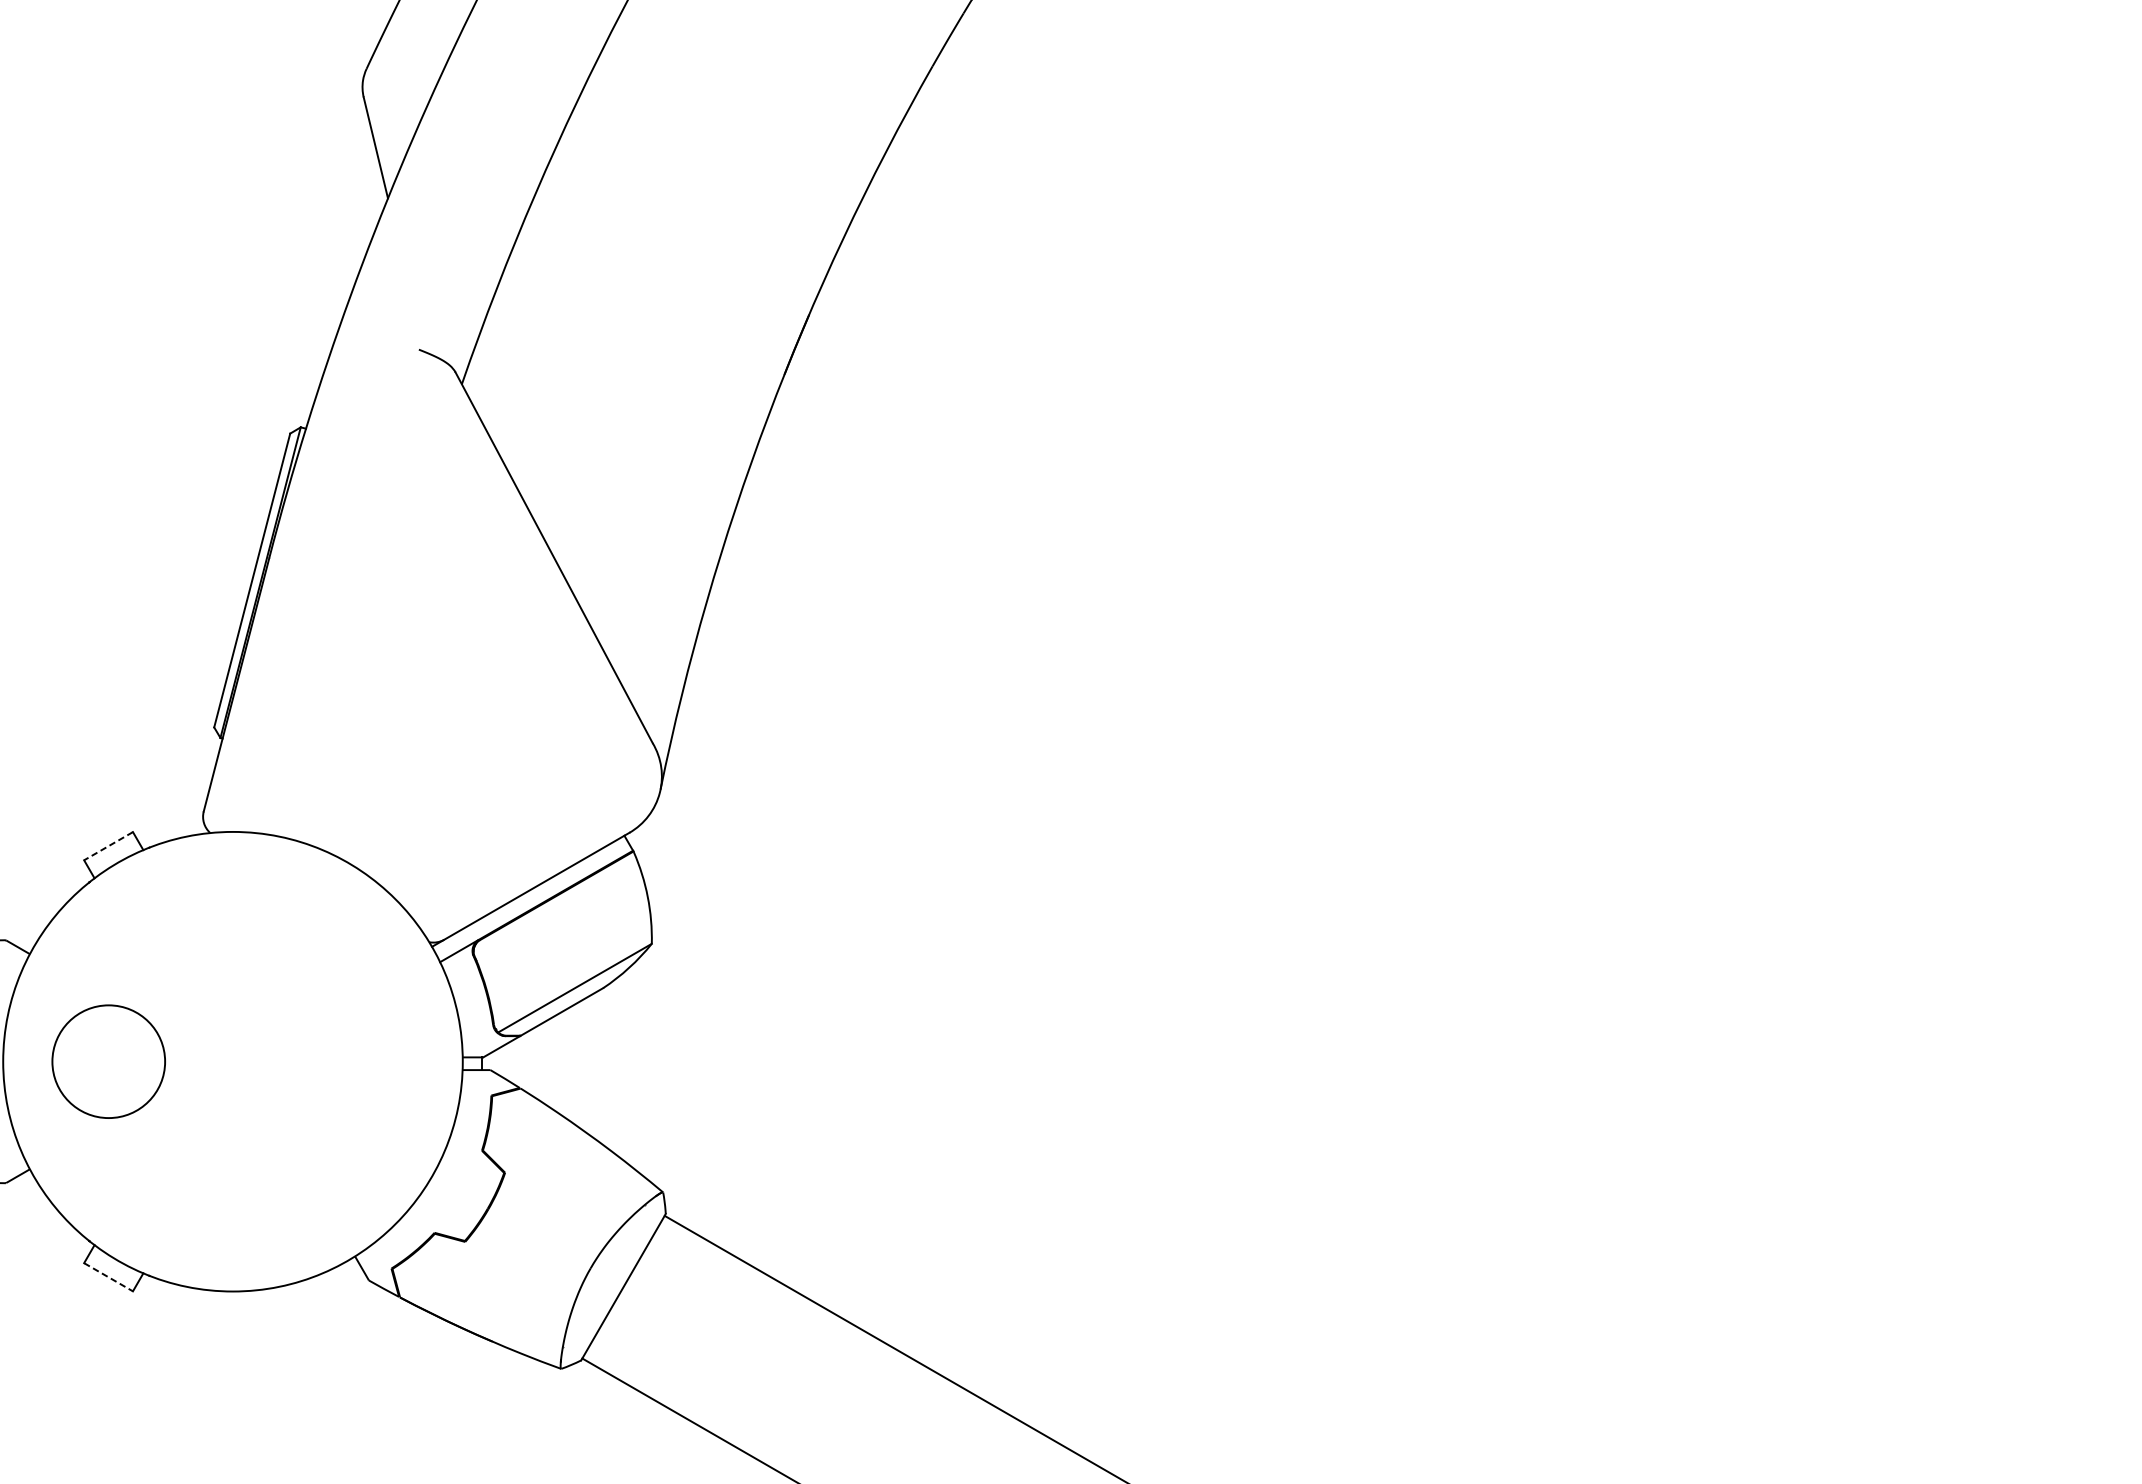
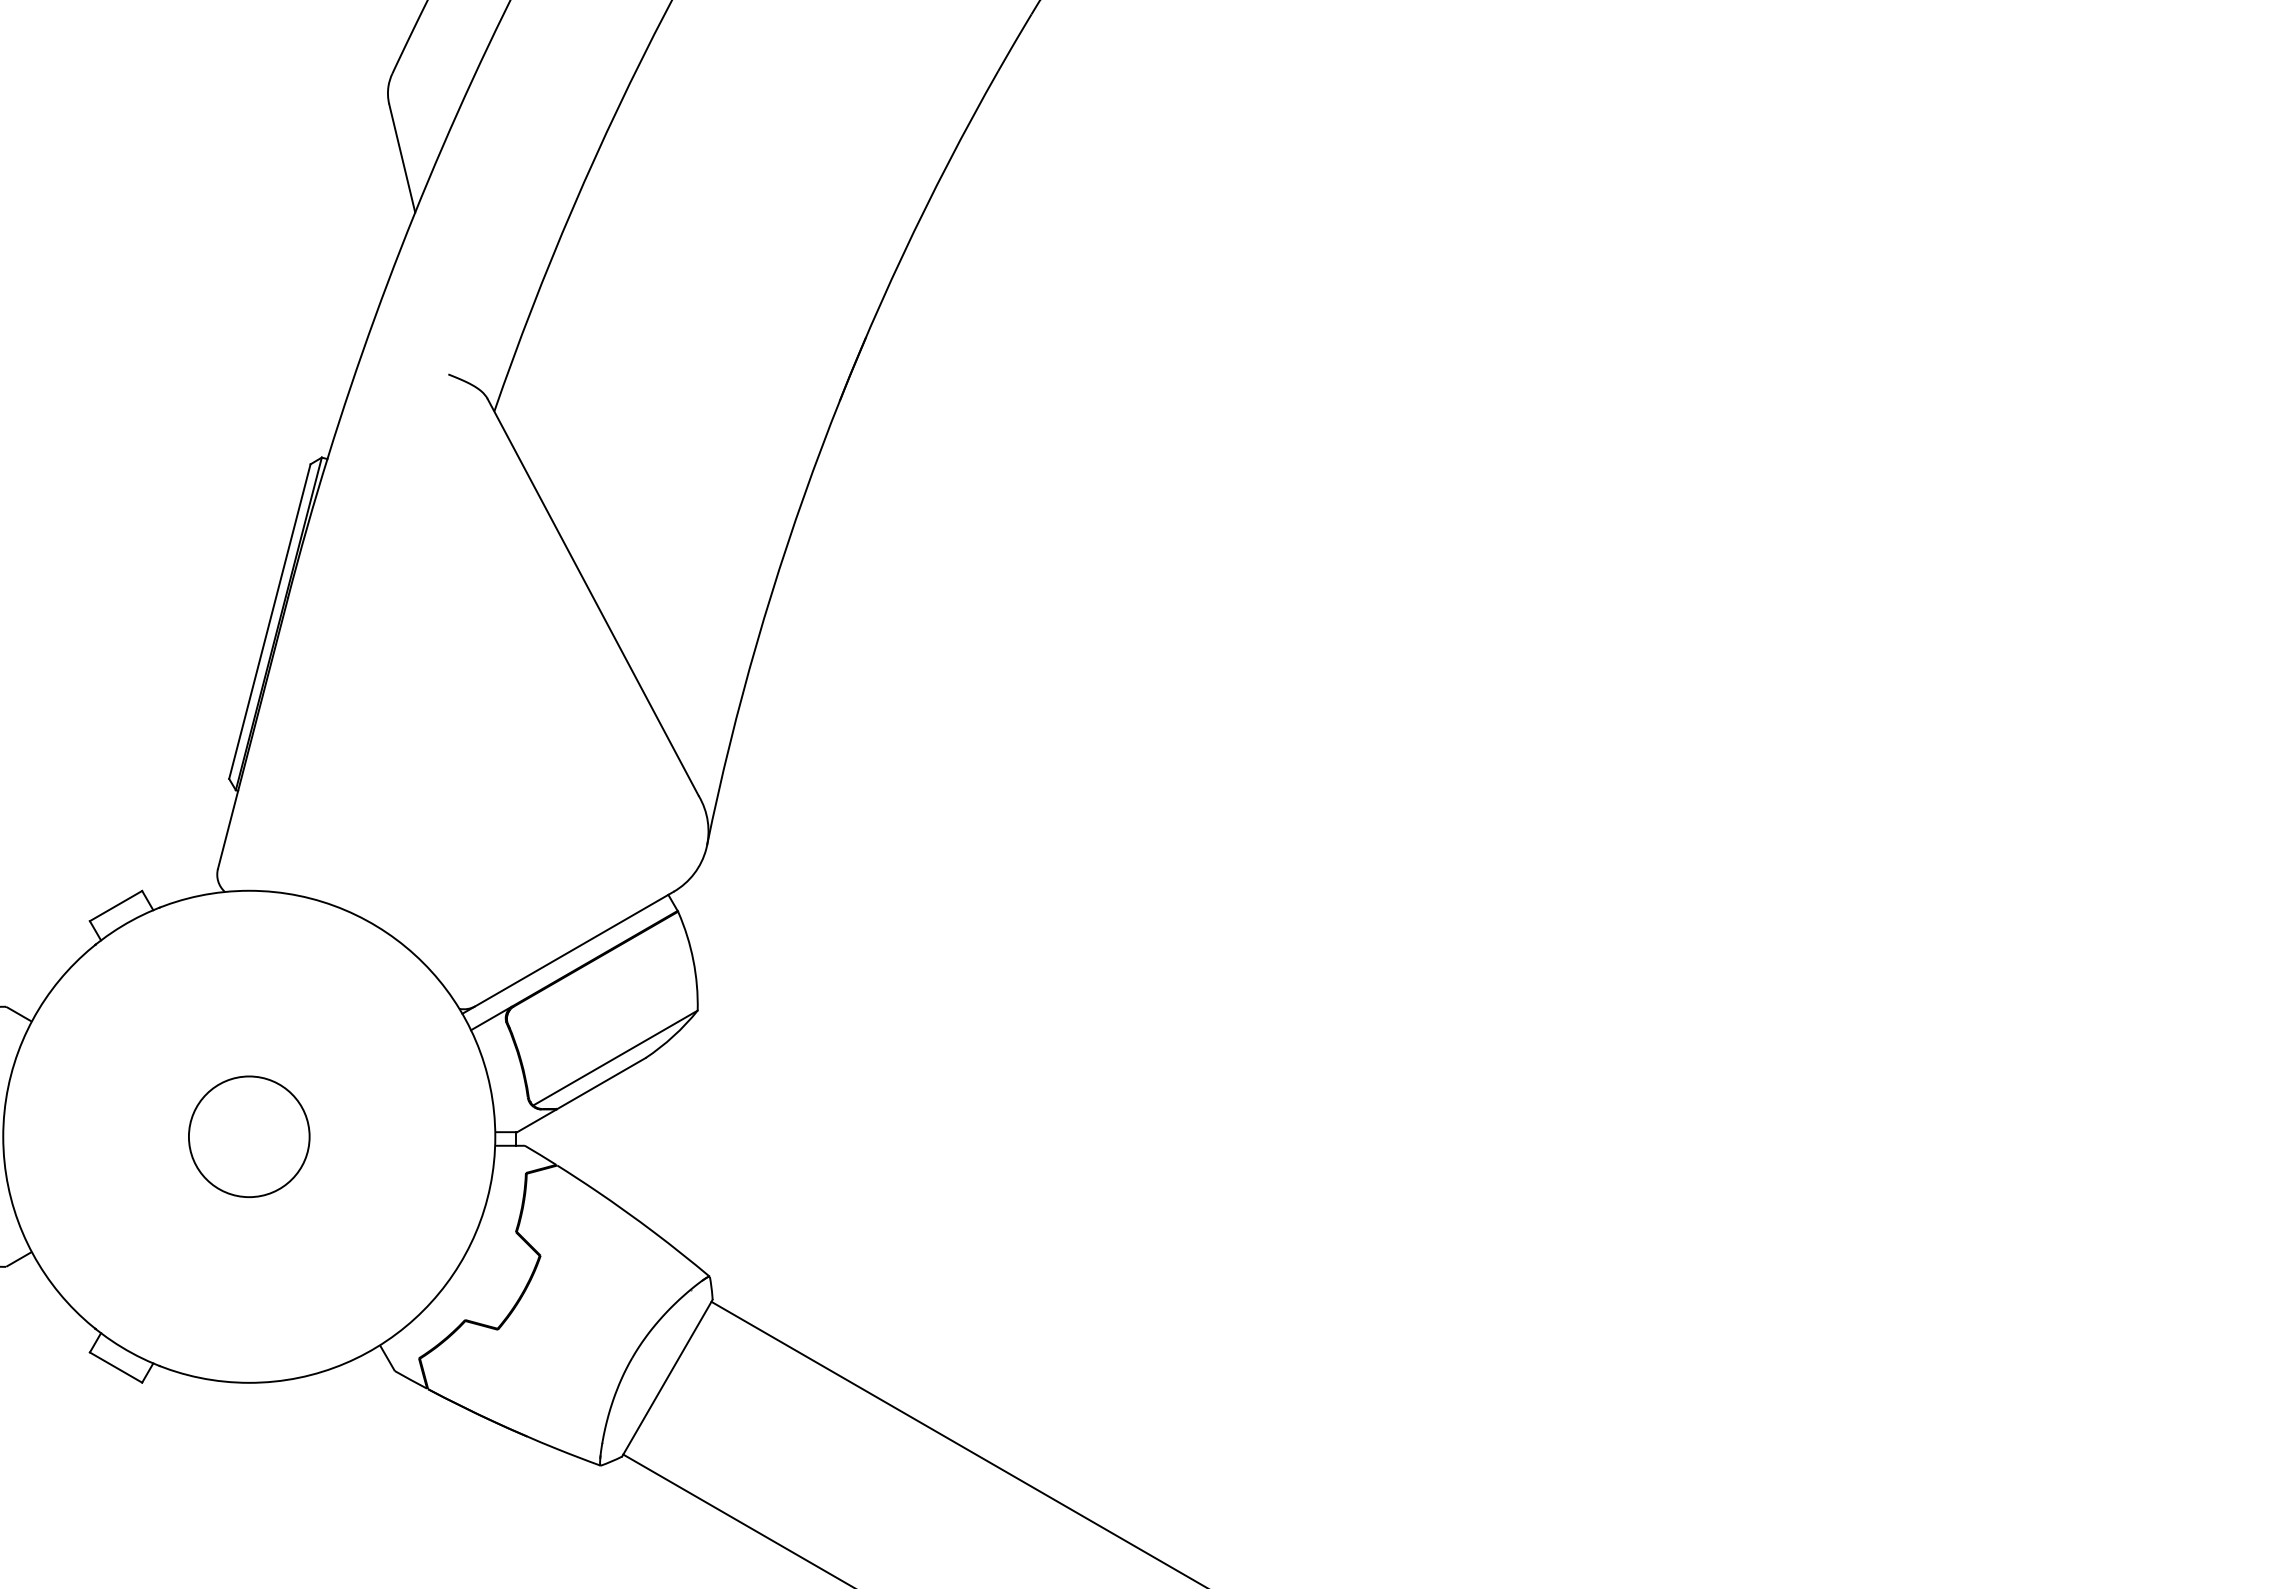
line: (108, 846) -> (115, 906), dashed -> solid
circle: (108, 1061) -> (249, 1136), moved
line: (108, 1277) -> (116, 1367), dashed -> solid

